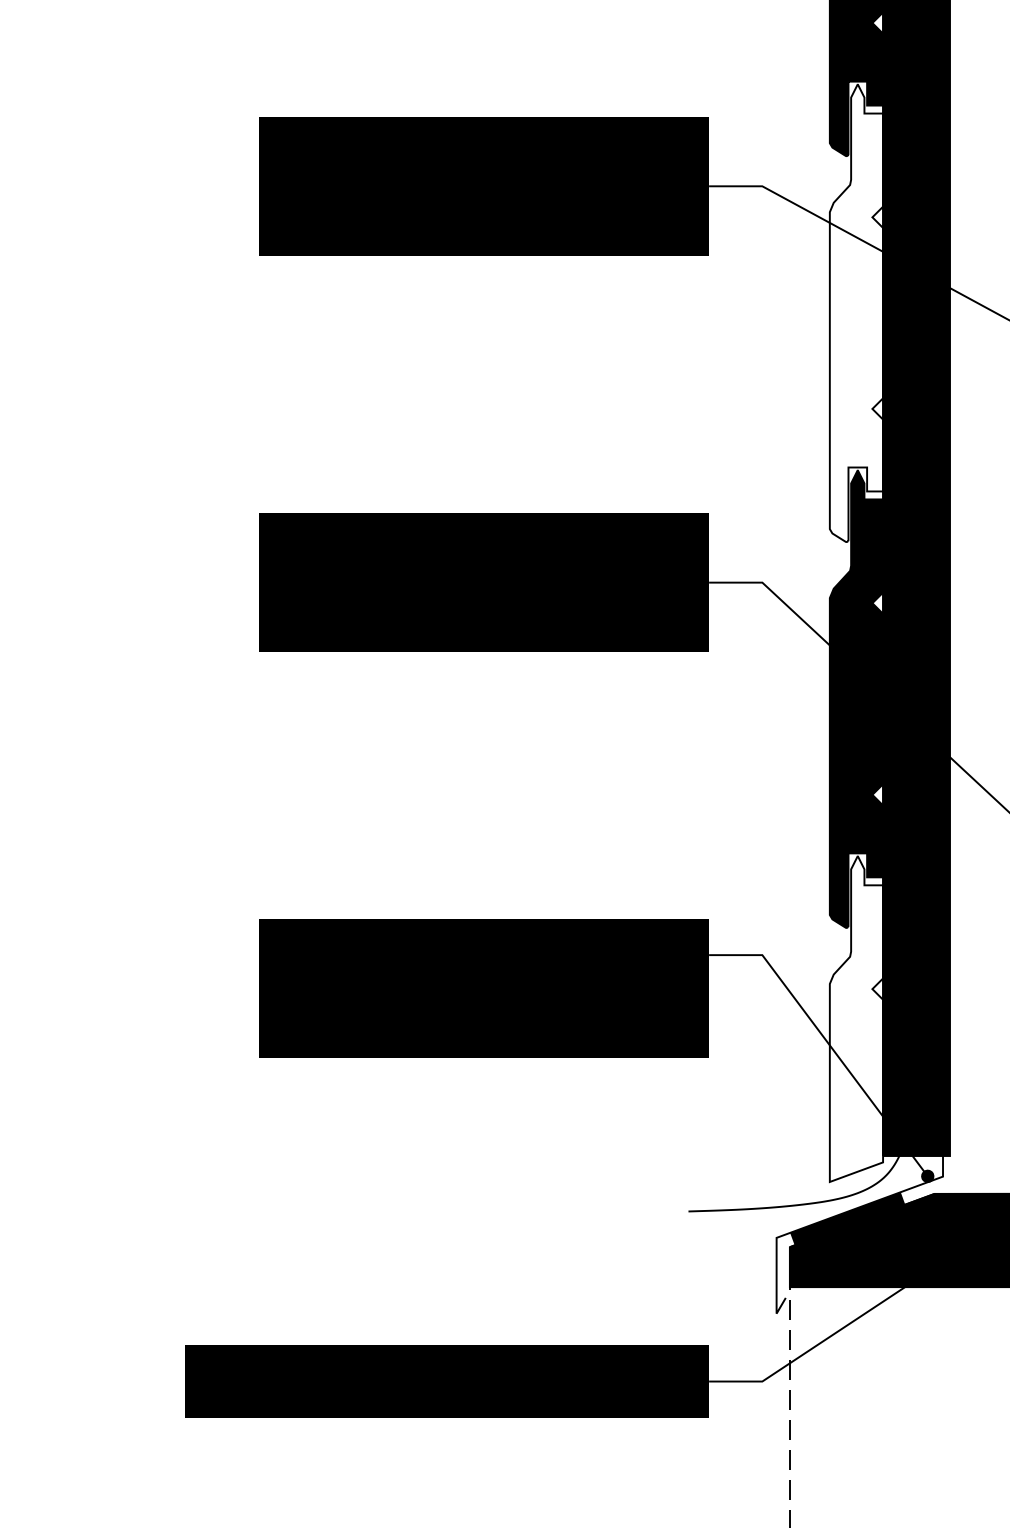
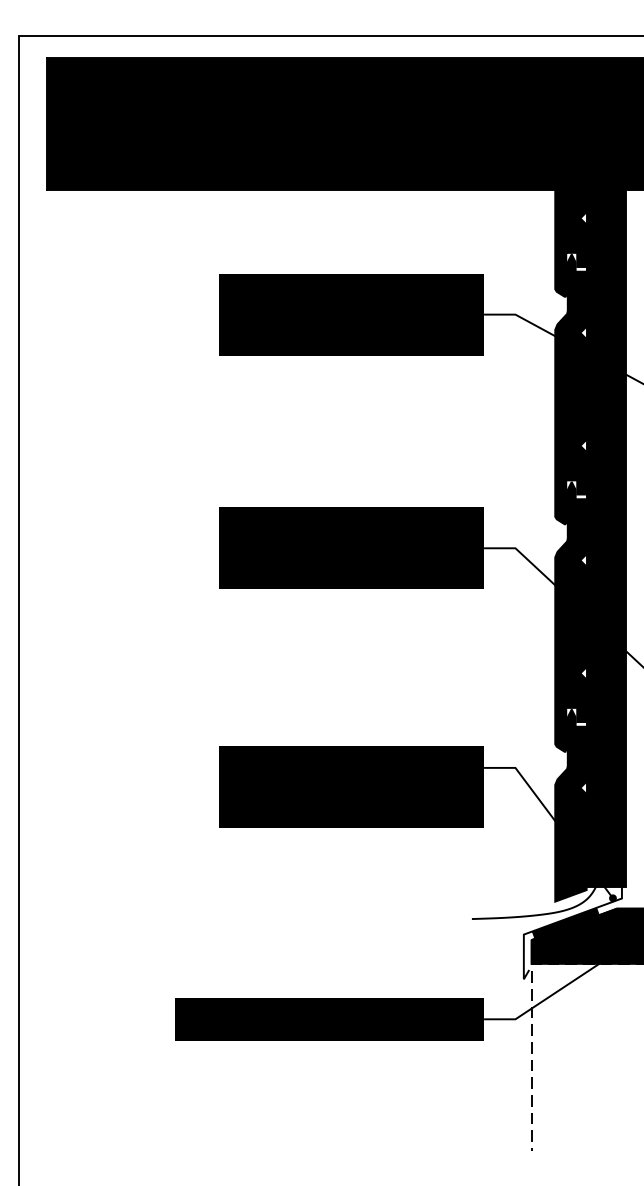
fill: (855, 313) -> (570, 389), added
fill: (855, 1018) -> (570, 805), added

